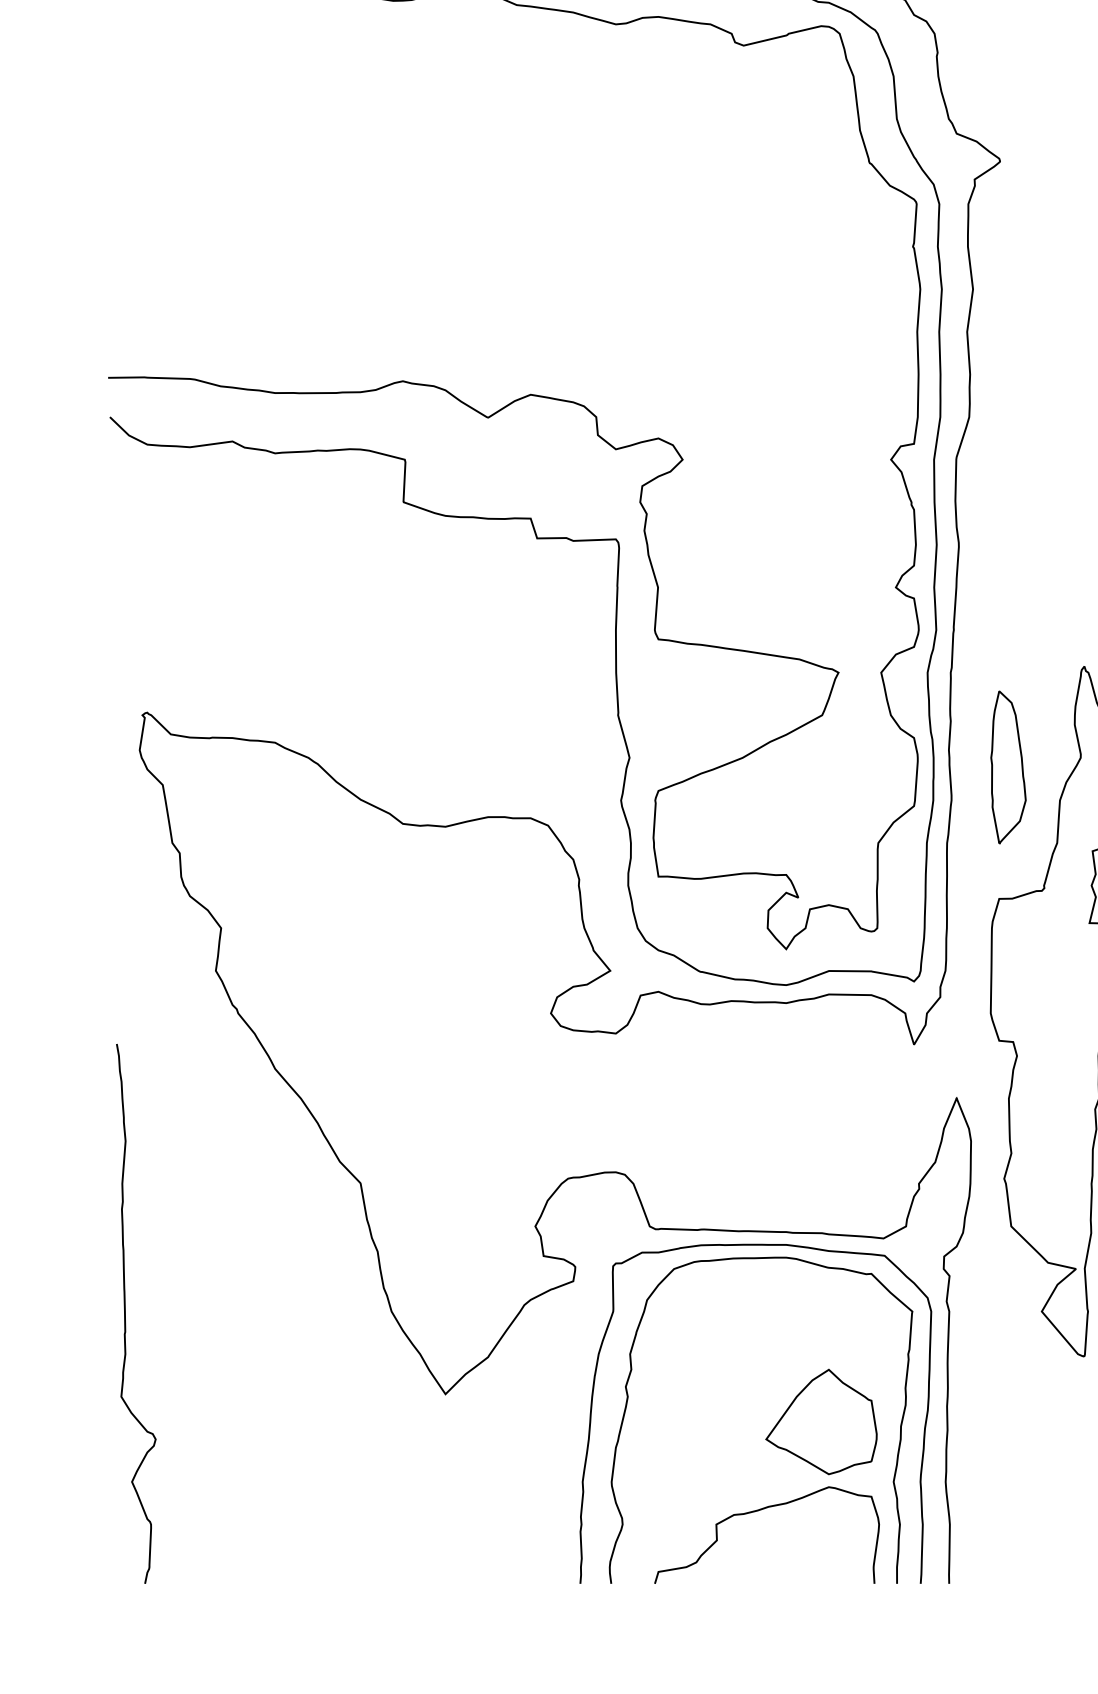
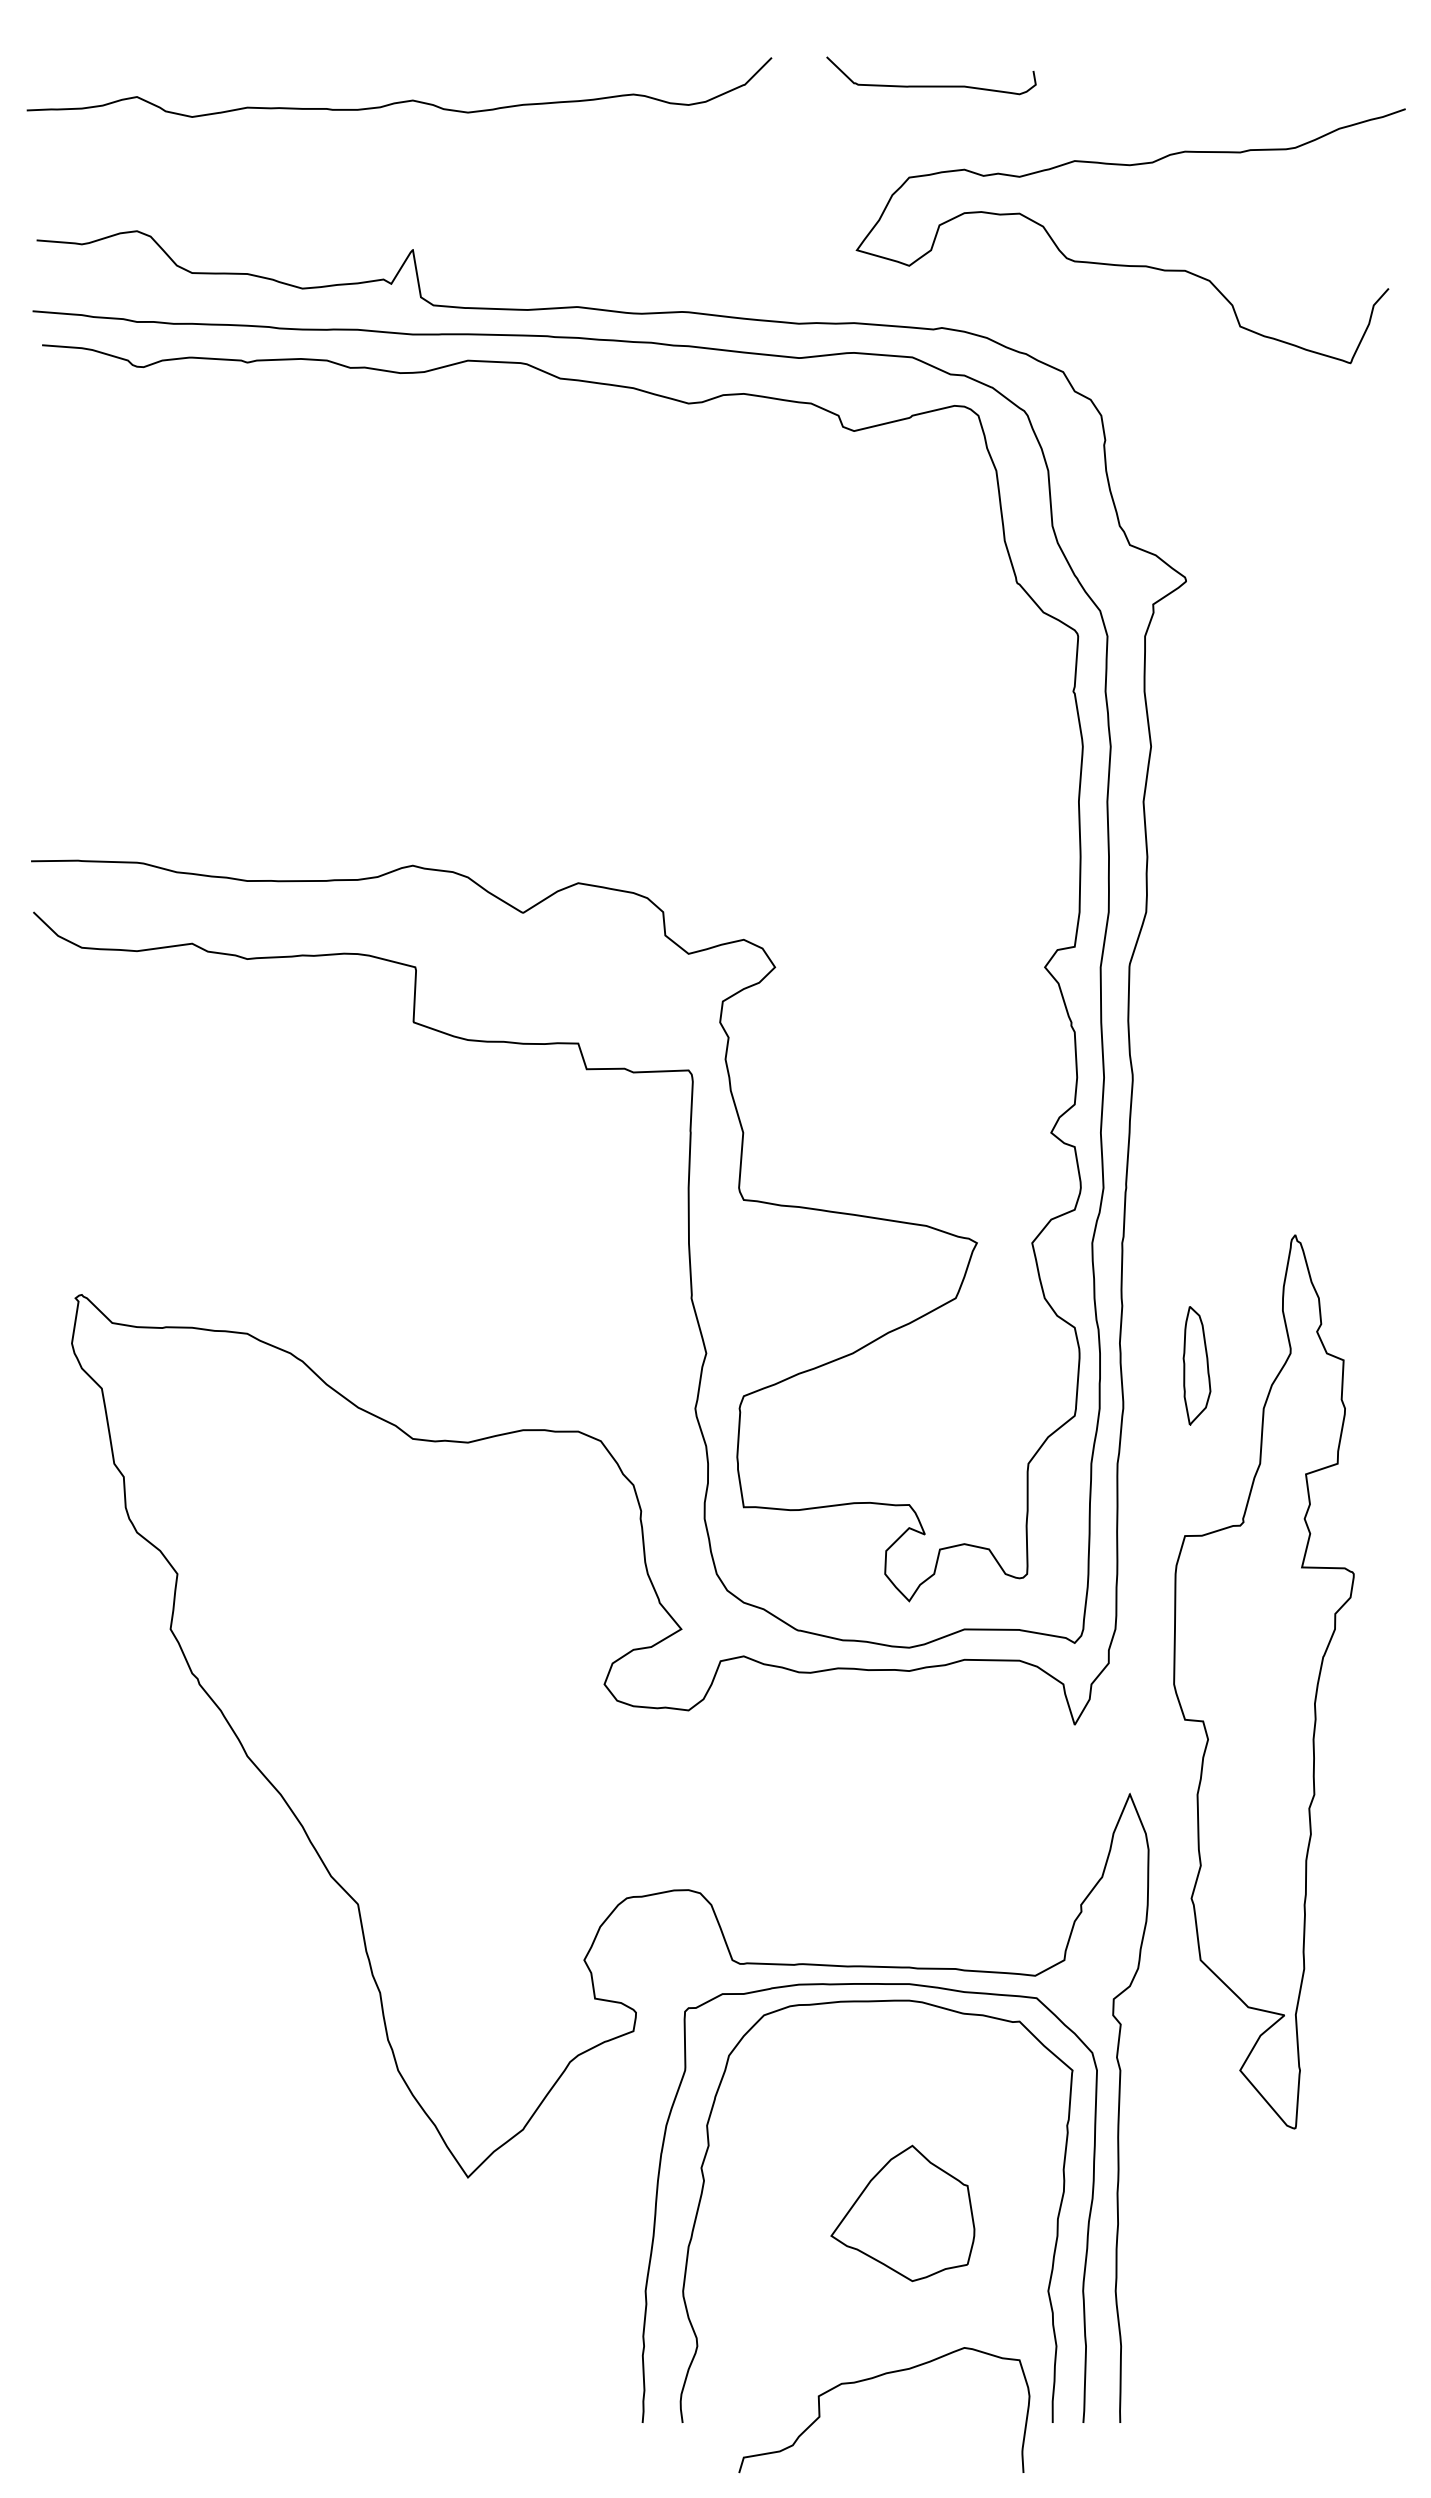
part: (1008, 767) -> (1196, 1365), size x0.6
curve: (125, 1313) -> (53, 2073), removed
part: (821, 1422) -> (902, 2213), moved
curve: (759, 1510) -> (874, 2378), moved

